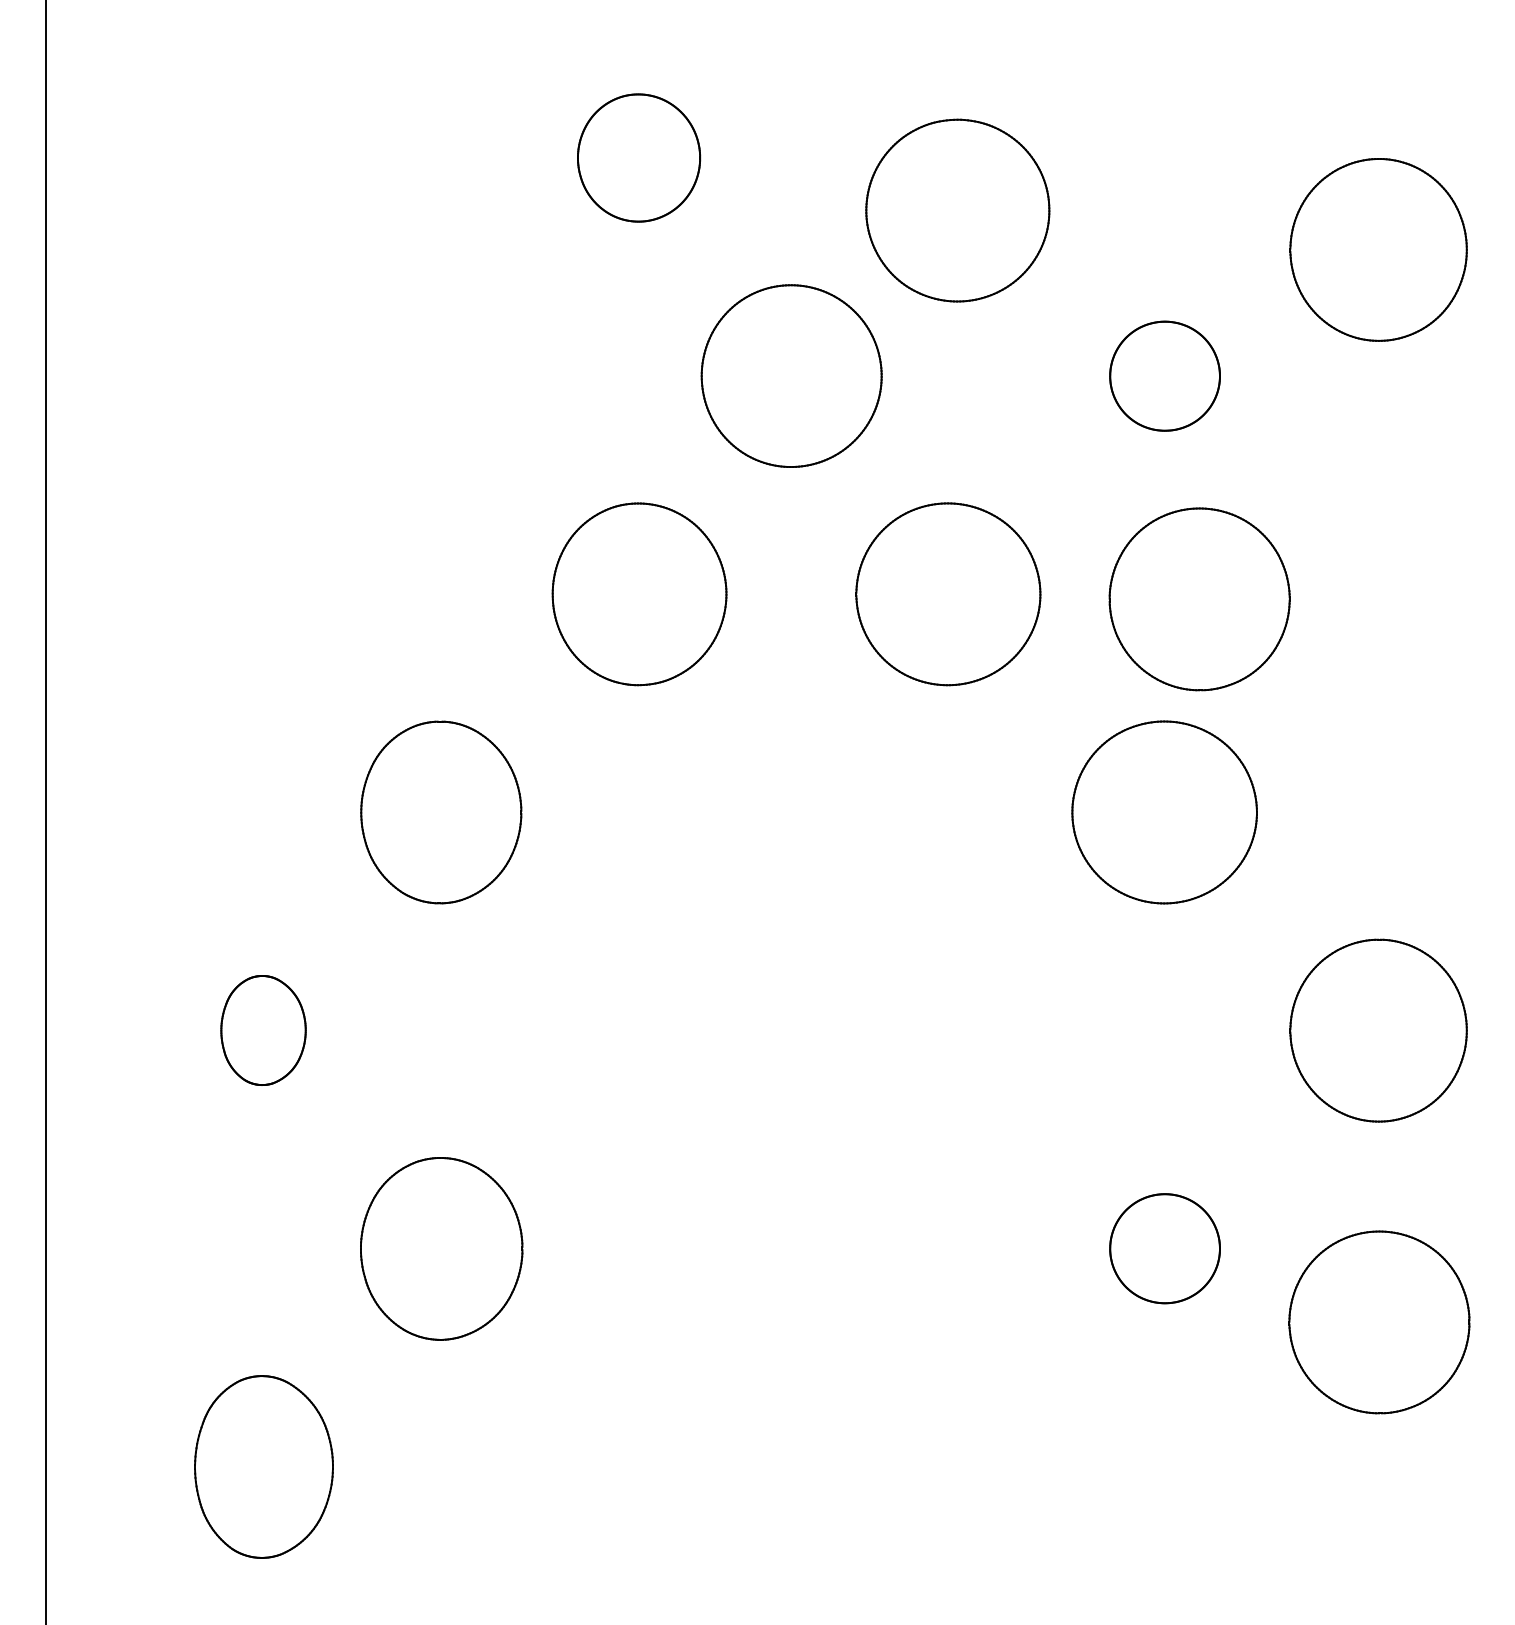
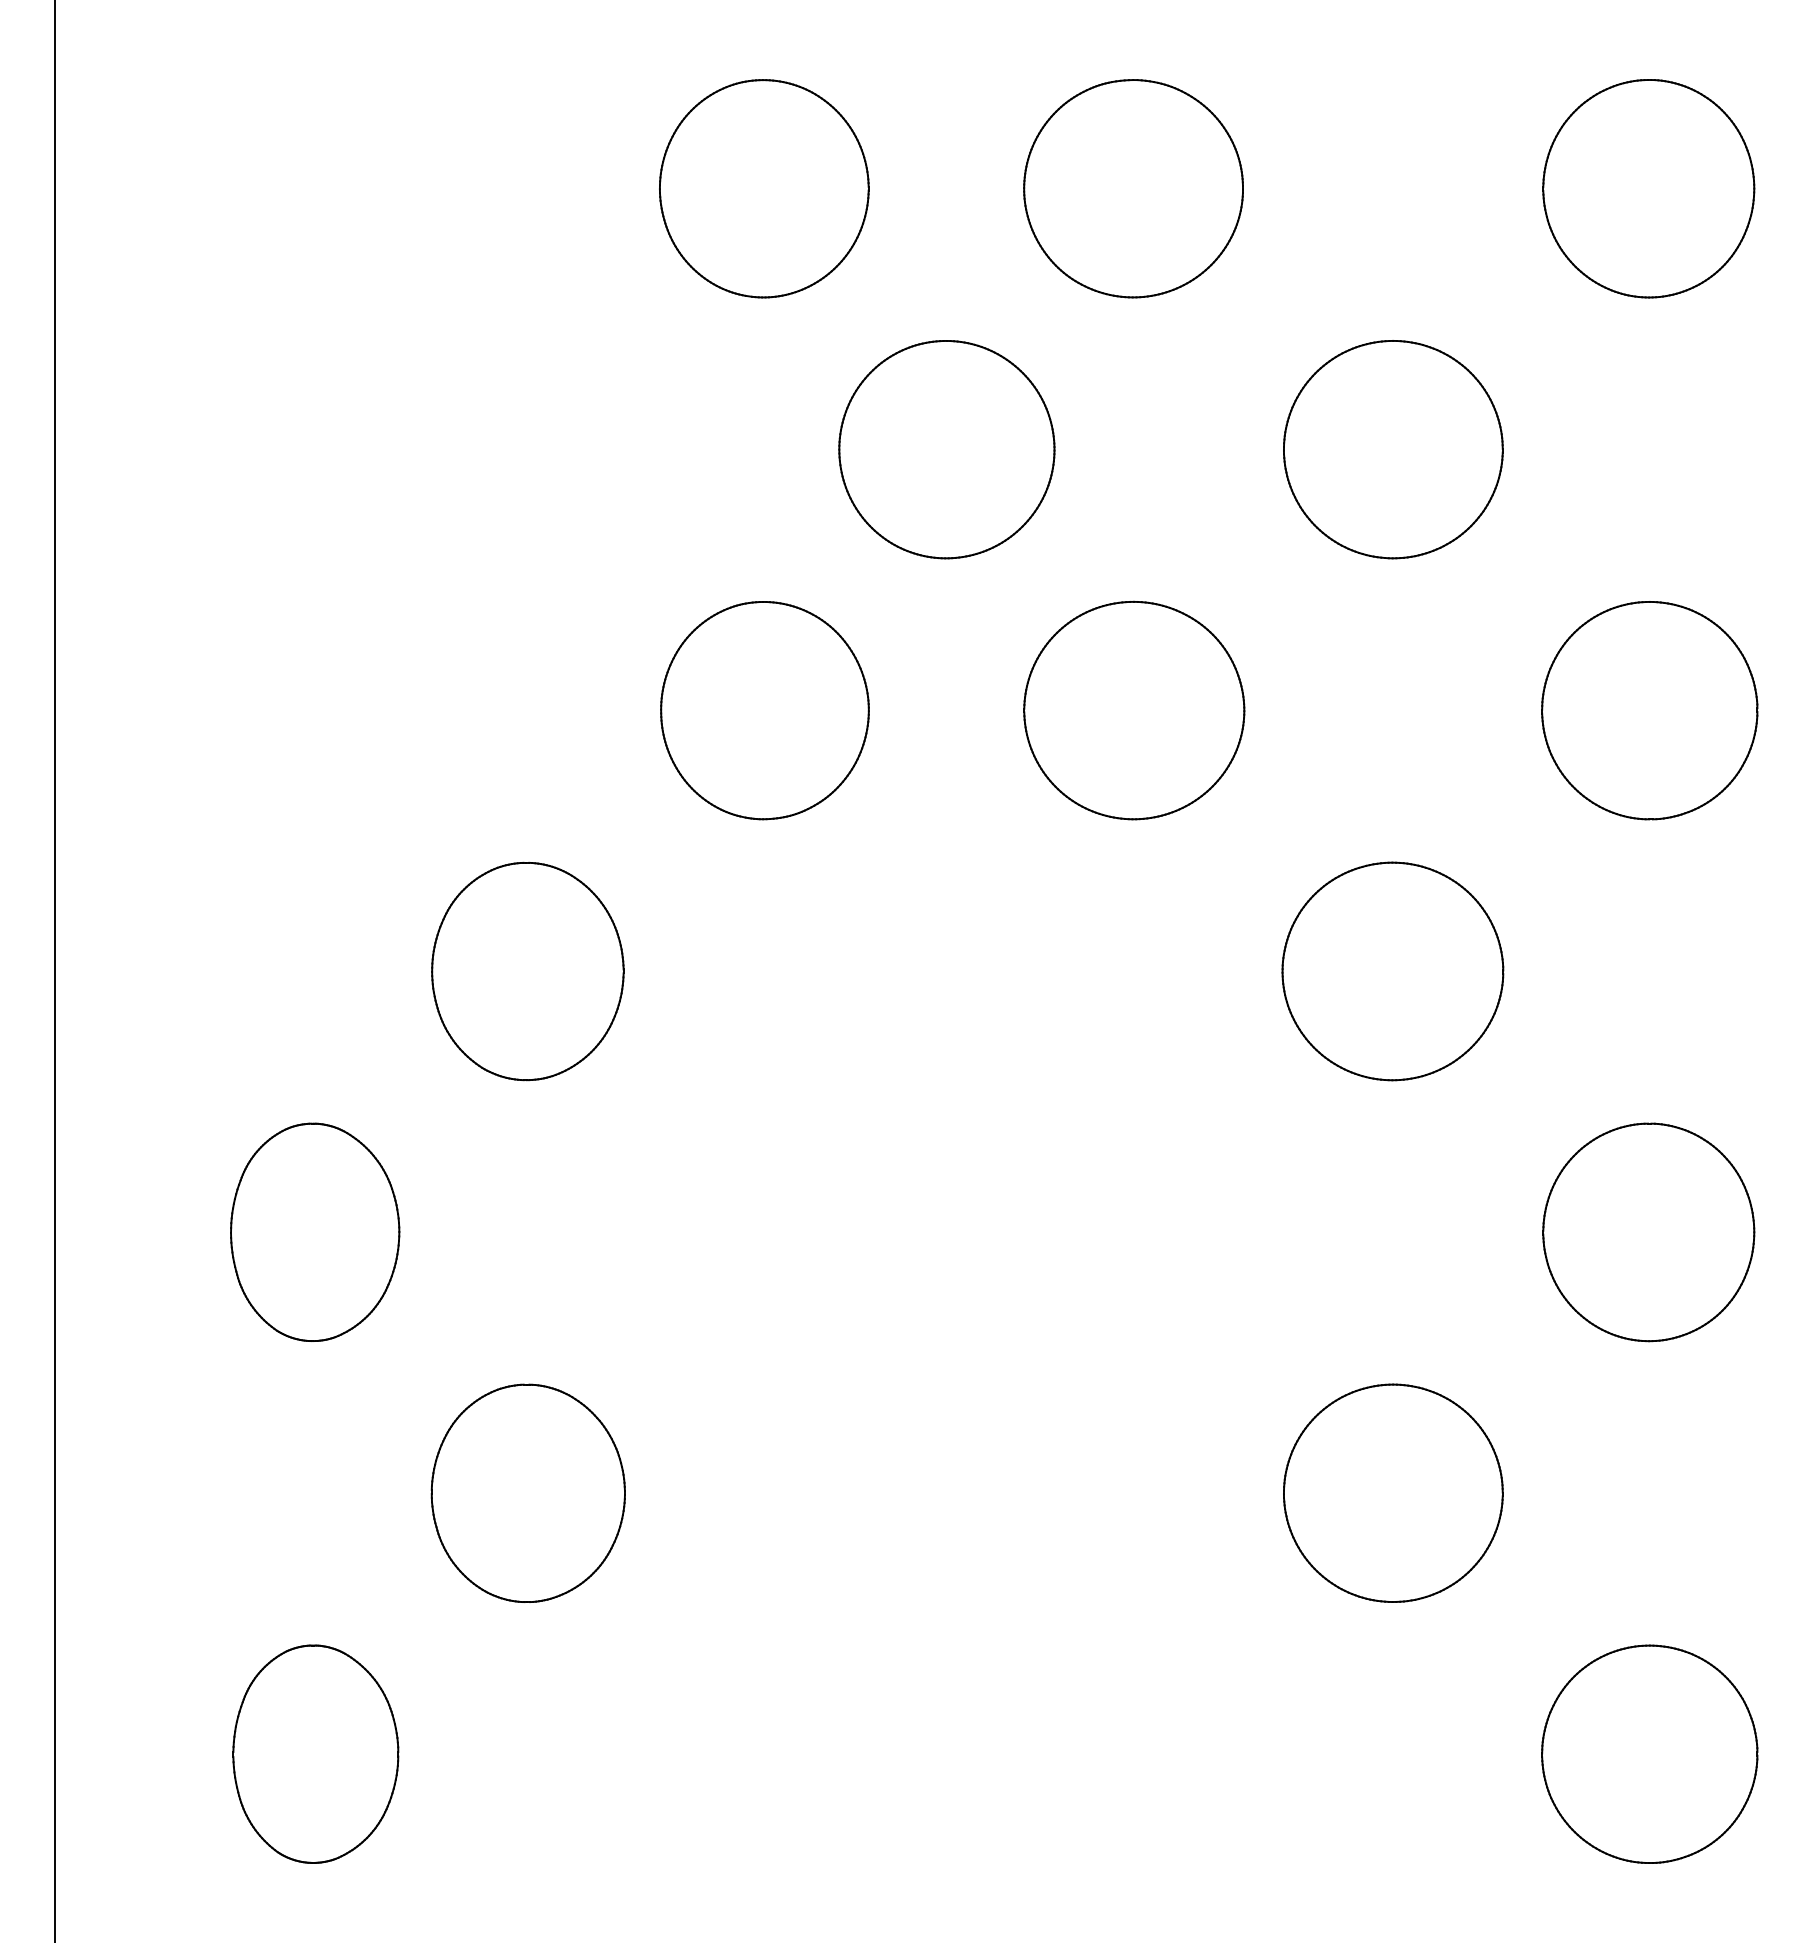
part: (639, 157) -> (764, 188), size x1.43
part: (957, 210) -> (1133, 188), moved
part: (1378, 249) -> (1648, 188), moved
part: (1165, 376) -> (1393, 449), size x1.67
part: (1199, 599) -> (1649, 710), moved
part: (263, 1029) -> (315, 1231), size x1.67
part: (1165, 1248) -> (1393, 1492), size x1.67
part: (1379, 1321) -> (1649, 1753), moved

